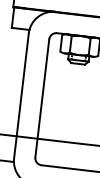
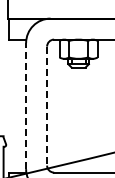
line: (21, 96) -> (26, 106), solid -> dashed
line: (42, 98) -> (47, 106), solid -> dashed

